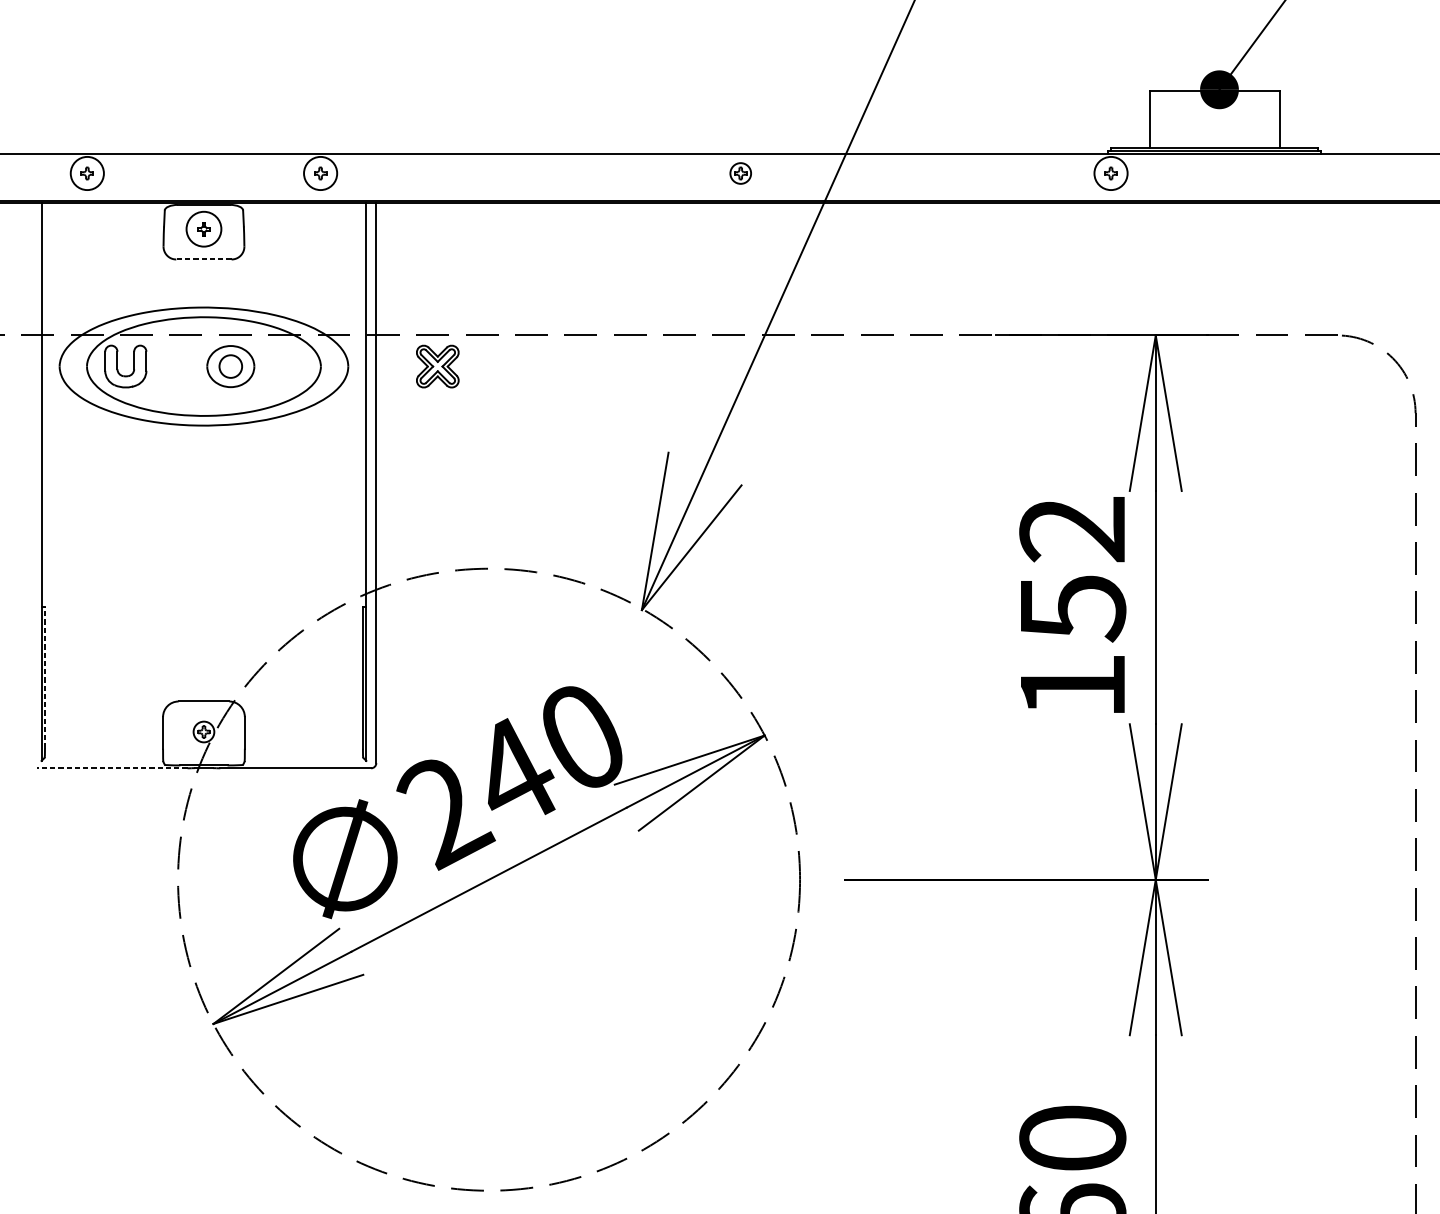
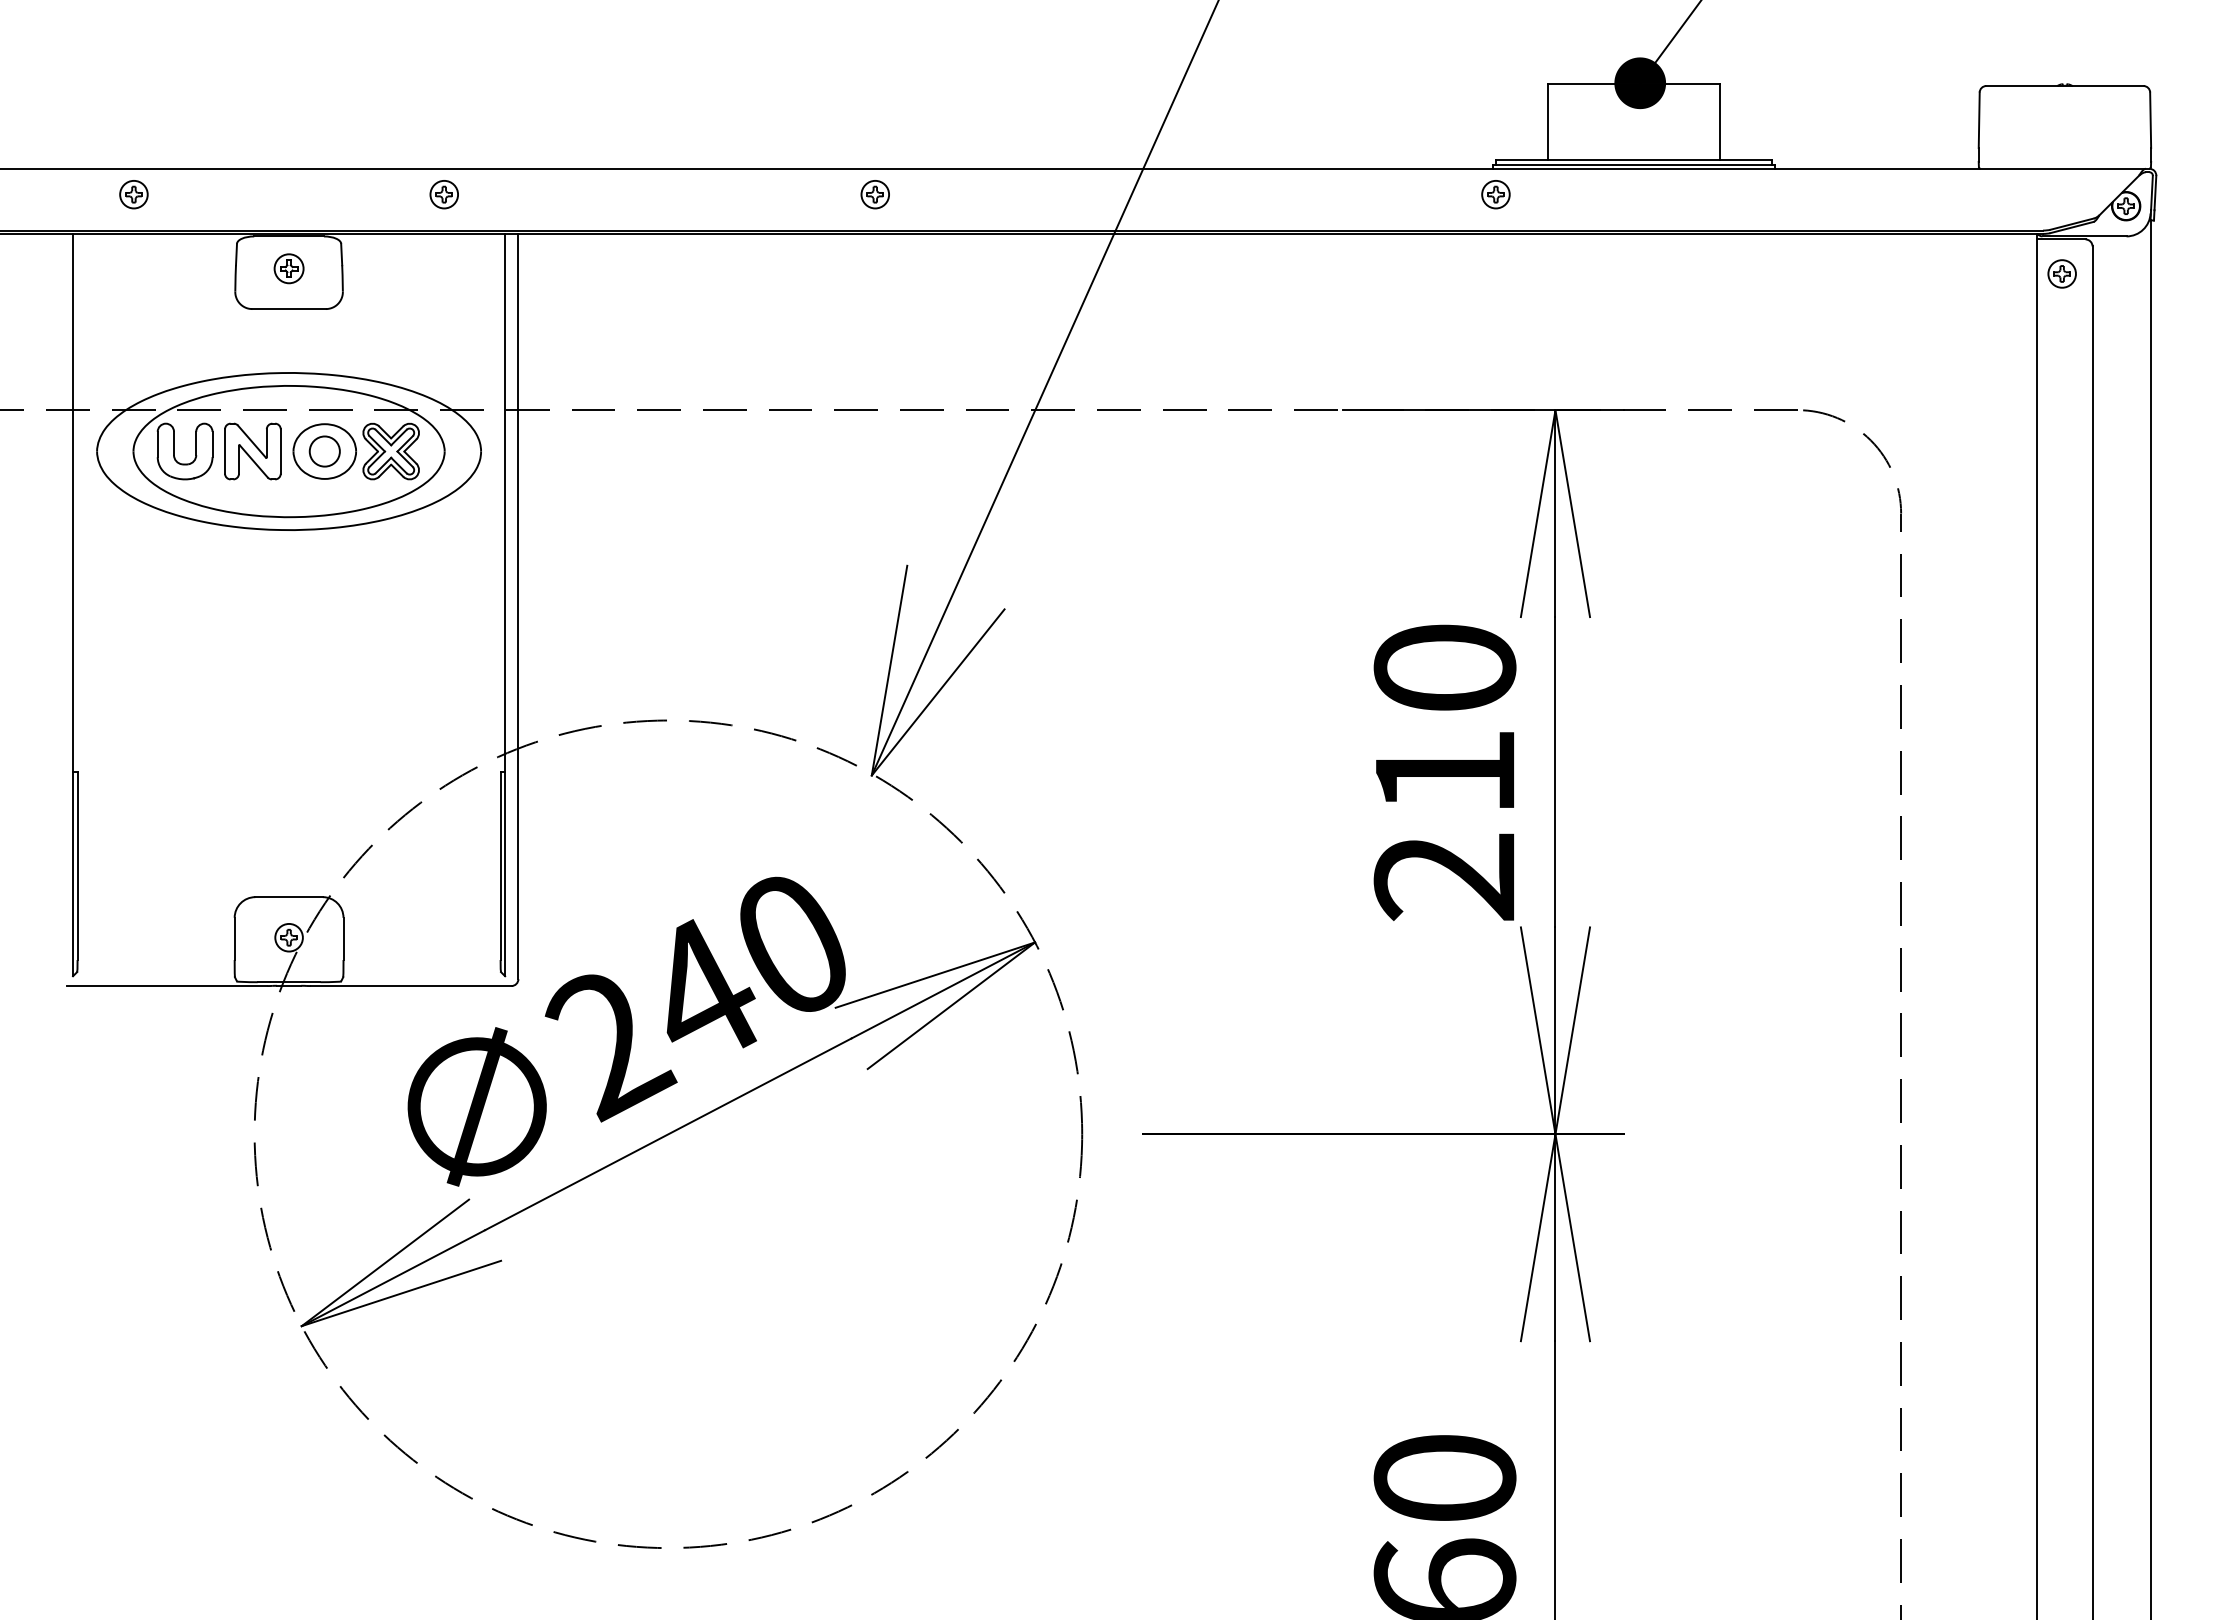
circle: (87, 173) -> (133, 194), size x0.62
circle: (320, 173) -> (444, 194), size x0.62
part: (740, 173) -> (874, 194), moved
circle: (1110, 173) -> (1495, 194), size x0.62
circle: (203, 229) -> (288, 268), size x0.62
line: (204, 259) -> (289, 309), dashed -> solid
part: (176, 366) -> (252, 451), added
part: (437, 366) -> (390, 451), moved
text: (1072, 607) -> (1444, 772), 152 -> 210
line: (44, 678) -> (77, 866), dashed -> solid
line: (111, 768) -> (166, 986), dashed -> solid

